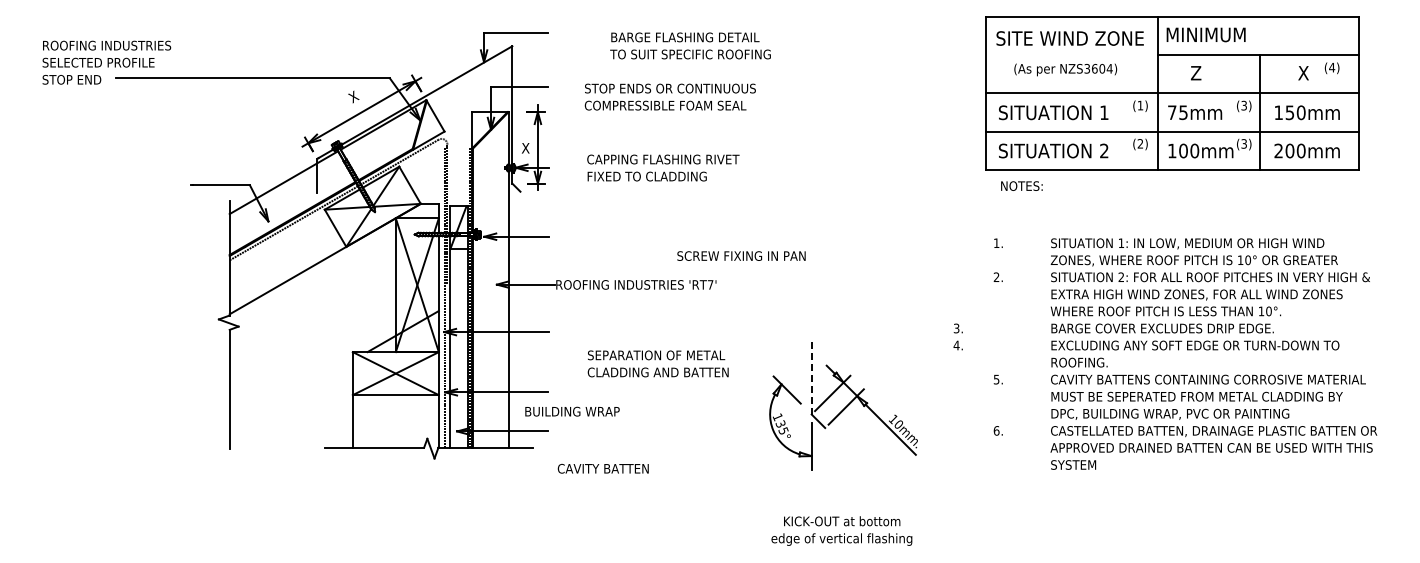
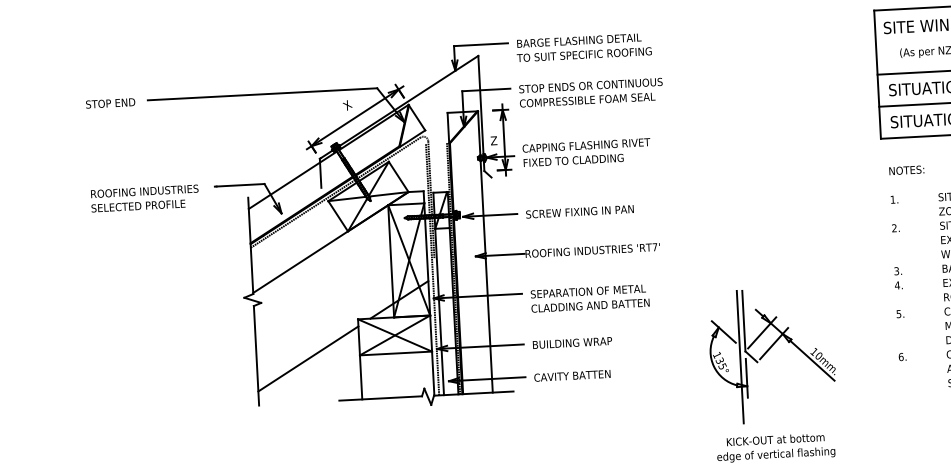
text: (690, 45) -> (583, 47), moved
text: (106, 53) -> (144, 198), moved
text: (669, 96) -> (590, 92), moved
text: (525, 148) -> (493, 141), X -> Z
text: (663, 167) -> (586, 152), moved
text: (1021, 185) -> (906, 169), moved
text: (741, 255) -> (579, 211), moved
text: (957, 336) -> (897, 277), moved
text: (657, 363) -> (589, 298), moved
line: (811, 377) -> (743, 320), dashed -> solid
line: (290, 395) -> (307, 358), added
text: (572, 411) -> (572, 342), moved
line: (805, 420) -> (740, 356), added
text: (602, 468) -> (571, 375), moved

